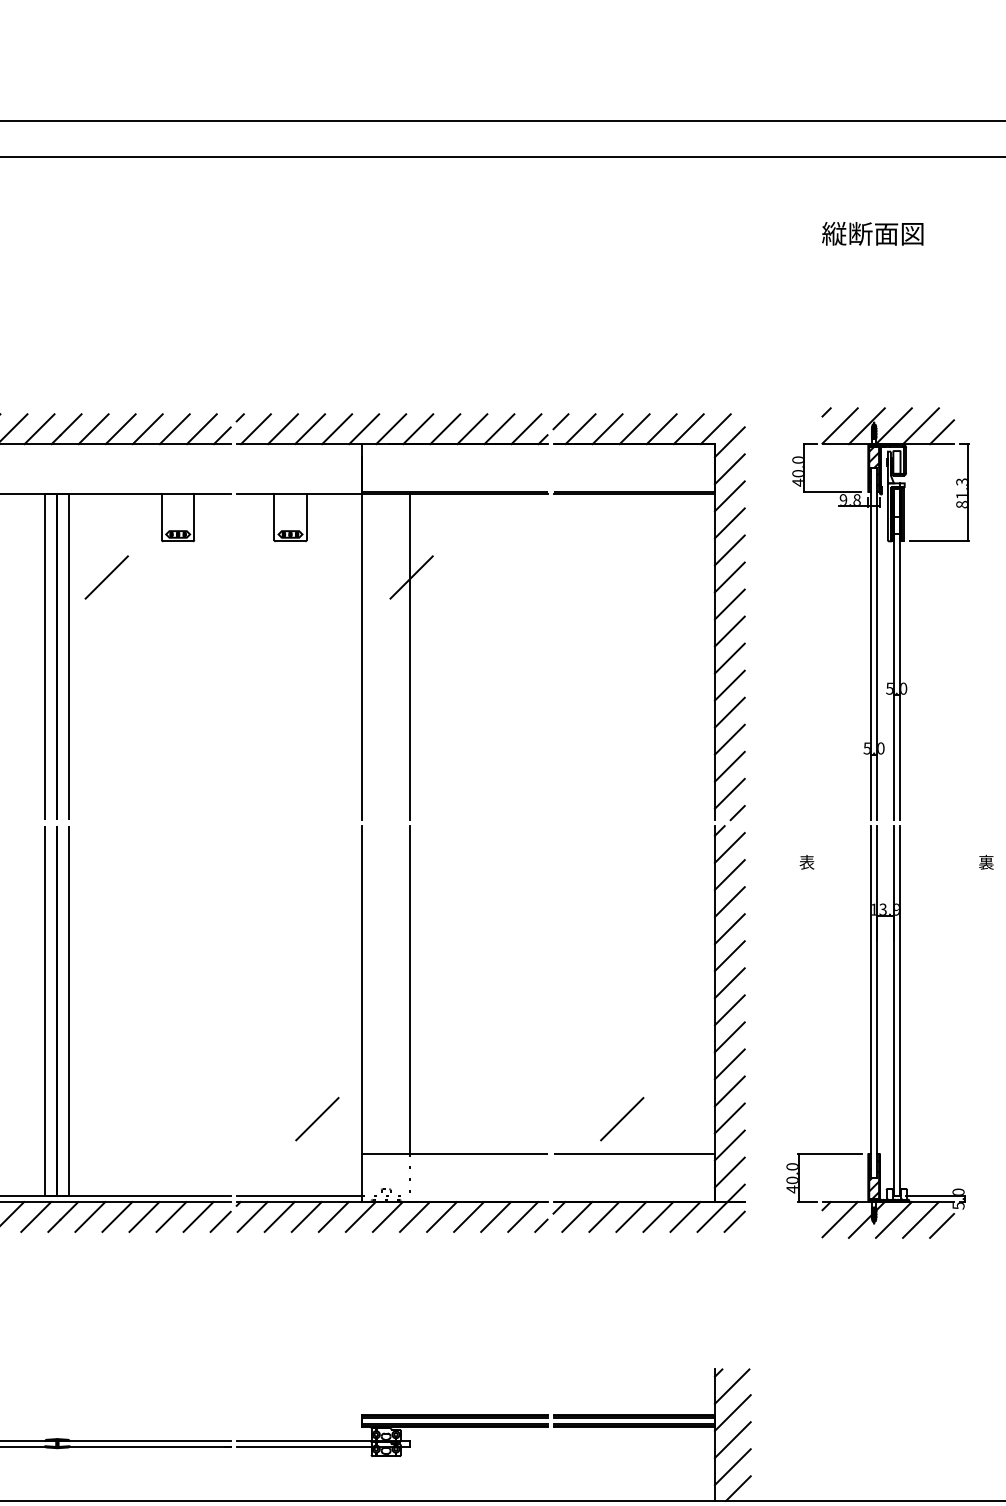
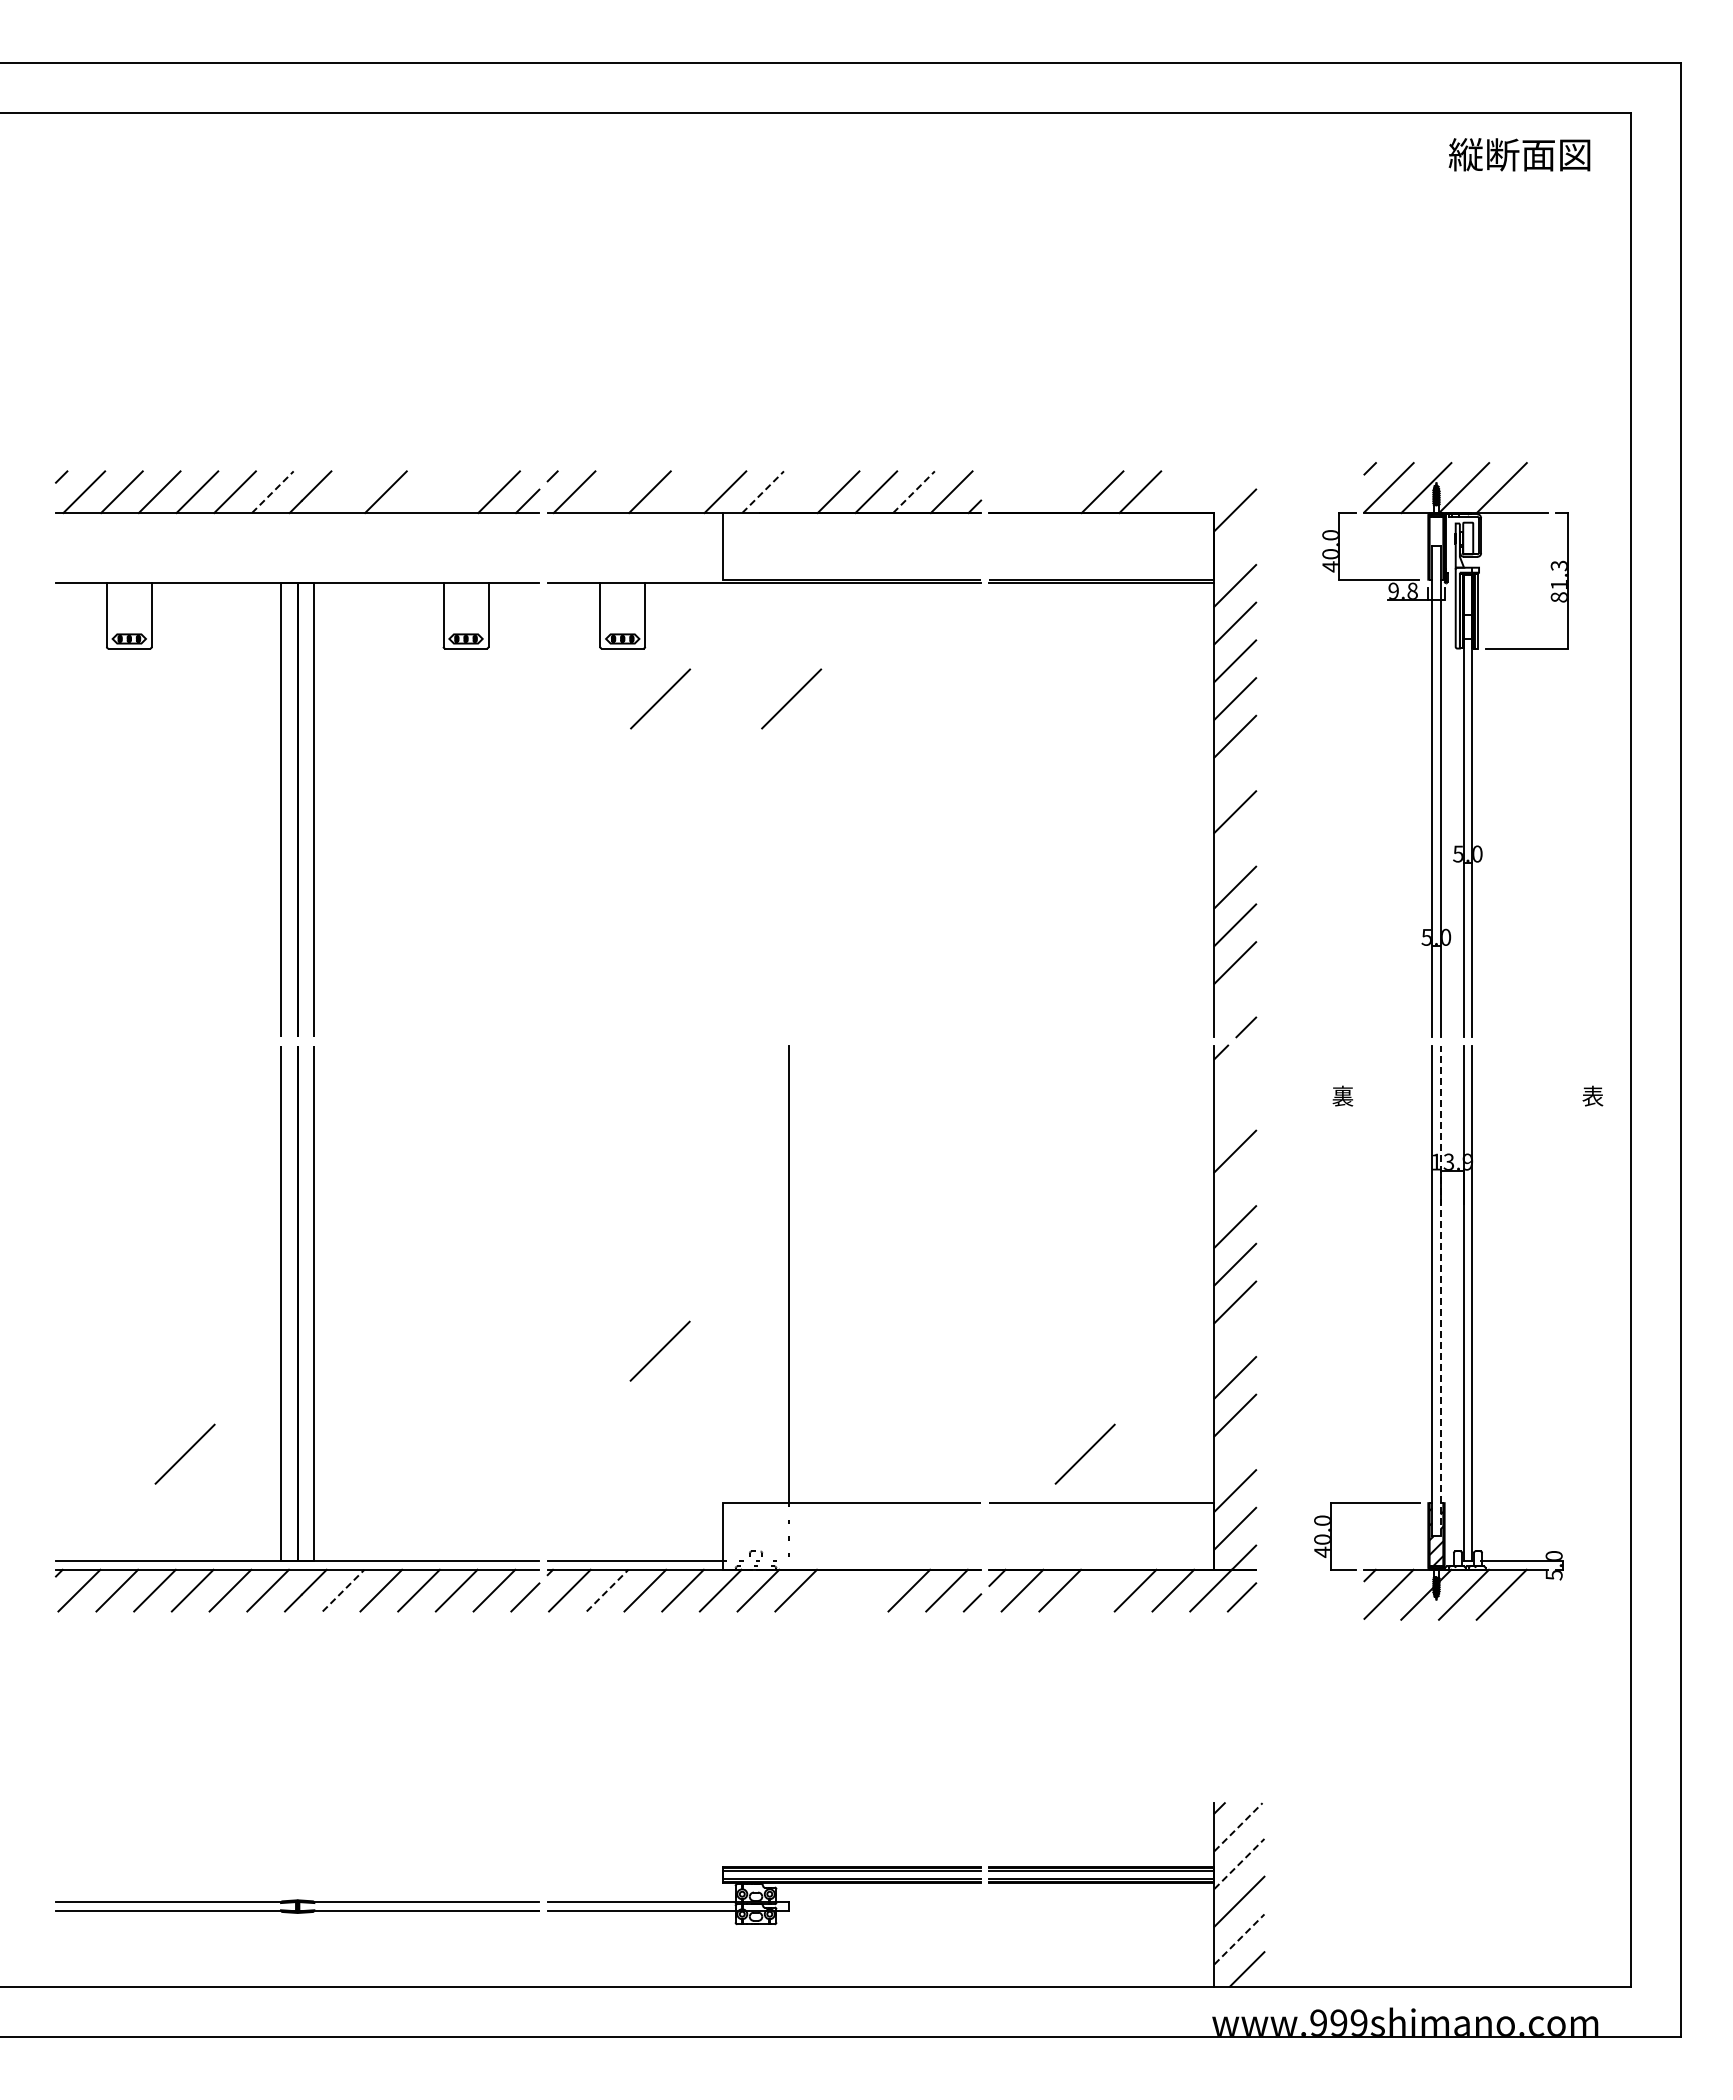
text: (872, 233) -> (1519, 154), moved
line: (560, 421) -> (999, 481), removed
line: (40, 428) -> (273, 491), solid -> dashed
line: (391, 428) -> (763, 491), solid -> dashed
line: (499, 428) -> (914, 491), solid -> dashed
line: (93, 429) -> (348, 492), removed
line: (147, 429) -> (423, 492), removed
line: (174, 429) -> (461, 492), removed
line: (283, 429) -> (612, 492), removed
line: (336, 429) -> (687, 492), removed
line: (418, 429) -> (800, 492), removed
line: (580, 429) -> (1027, 492), removed
line: (607, 429) -> (1064, 492), removed
line: (688, 429) -> (1177, 492), removed
line: (715, 429) -> (1215, 492), removed
line: (941, 432) -> (1530, 496), removed
hatch: (874, 465) -> (1436, 543), removed
line: (730, 468) -> (1235, 547), removed
line: (106, 577) -> (660, 698), moved
line: (730, 631) -> (1235, 774), removed
line: (362, 638) -> (722, 783), removed
line: (410, 657) -> (789, 810), removed
line: (730, 685) -> (1235, 849), removed
line: (730, 793) -> (1235, 1000), removed
line: (730, 847) -> (1235, 1075), removed
text: (806, 862) -> (1342, 1096), 表 -> 裏
text: (986, 862) -> (1592, 1096), 裏 -> 表
line: (730, 874) -> (1235, 1113), removed
line: (730, 929) -> (1235, 1189), removed
line: (362, 990) -> (722, 1274), removed
line: (877, 1001) -> (1440, 1290), solid -> dashed
line: (730, 1036) -> (1235, 1339), removed
line: (316, 1118) -> (659, 1350), moved
line: (730, 1118) -> (1235, 1453), removed
line: (90, 1216) -> (343, 1590), solid -> dashed
line: (279, 1216) -> (607, 1590), solid -> dashed
line: (441, 1216) -> (833, 1590), removed
line: (468, 1216) -> (871, 1590), removed
line: (631, 1216) -> (1097, 1590), removed
line: (941, 1225) -> (1530, 1602), removed
line: (732, 1386) -> (1238, 1826), solid -> dashed
line: (732, 1412) -> (1239, 1863), solid -> dashed
line: (732, 1467) -> (1239, 1939), solid -> dashed

